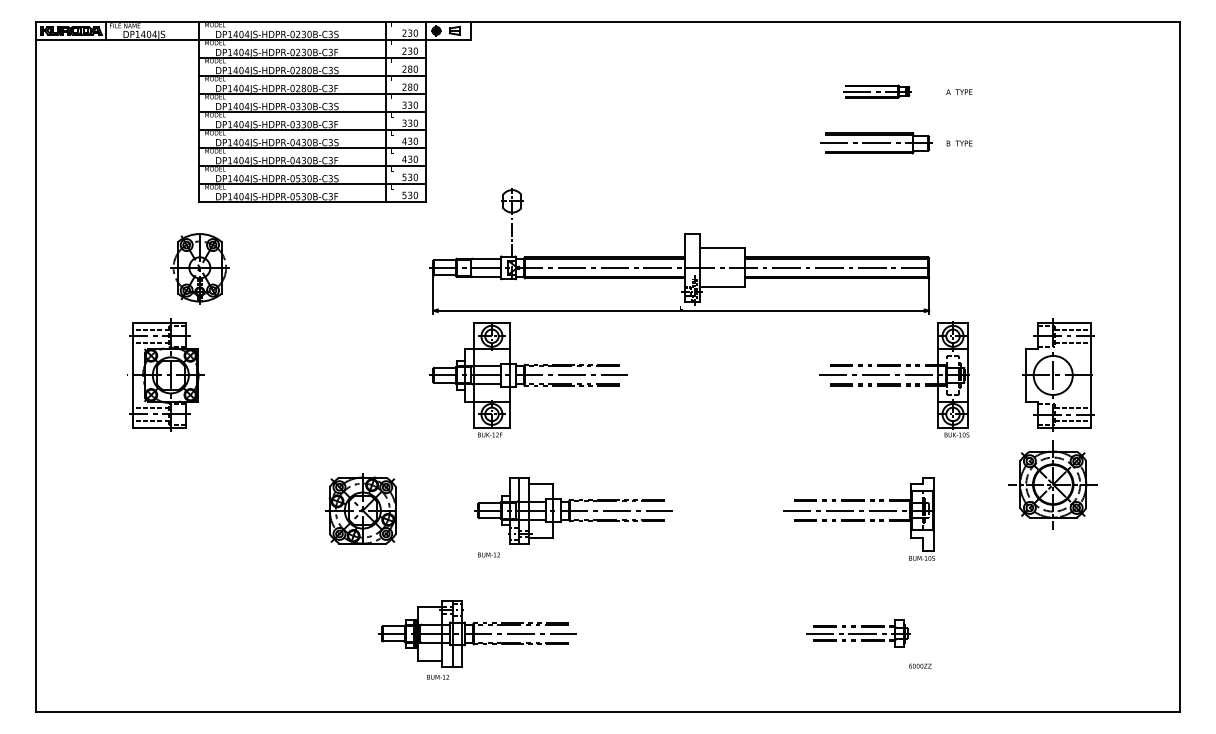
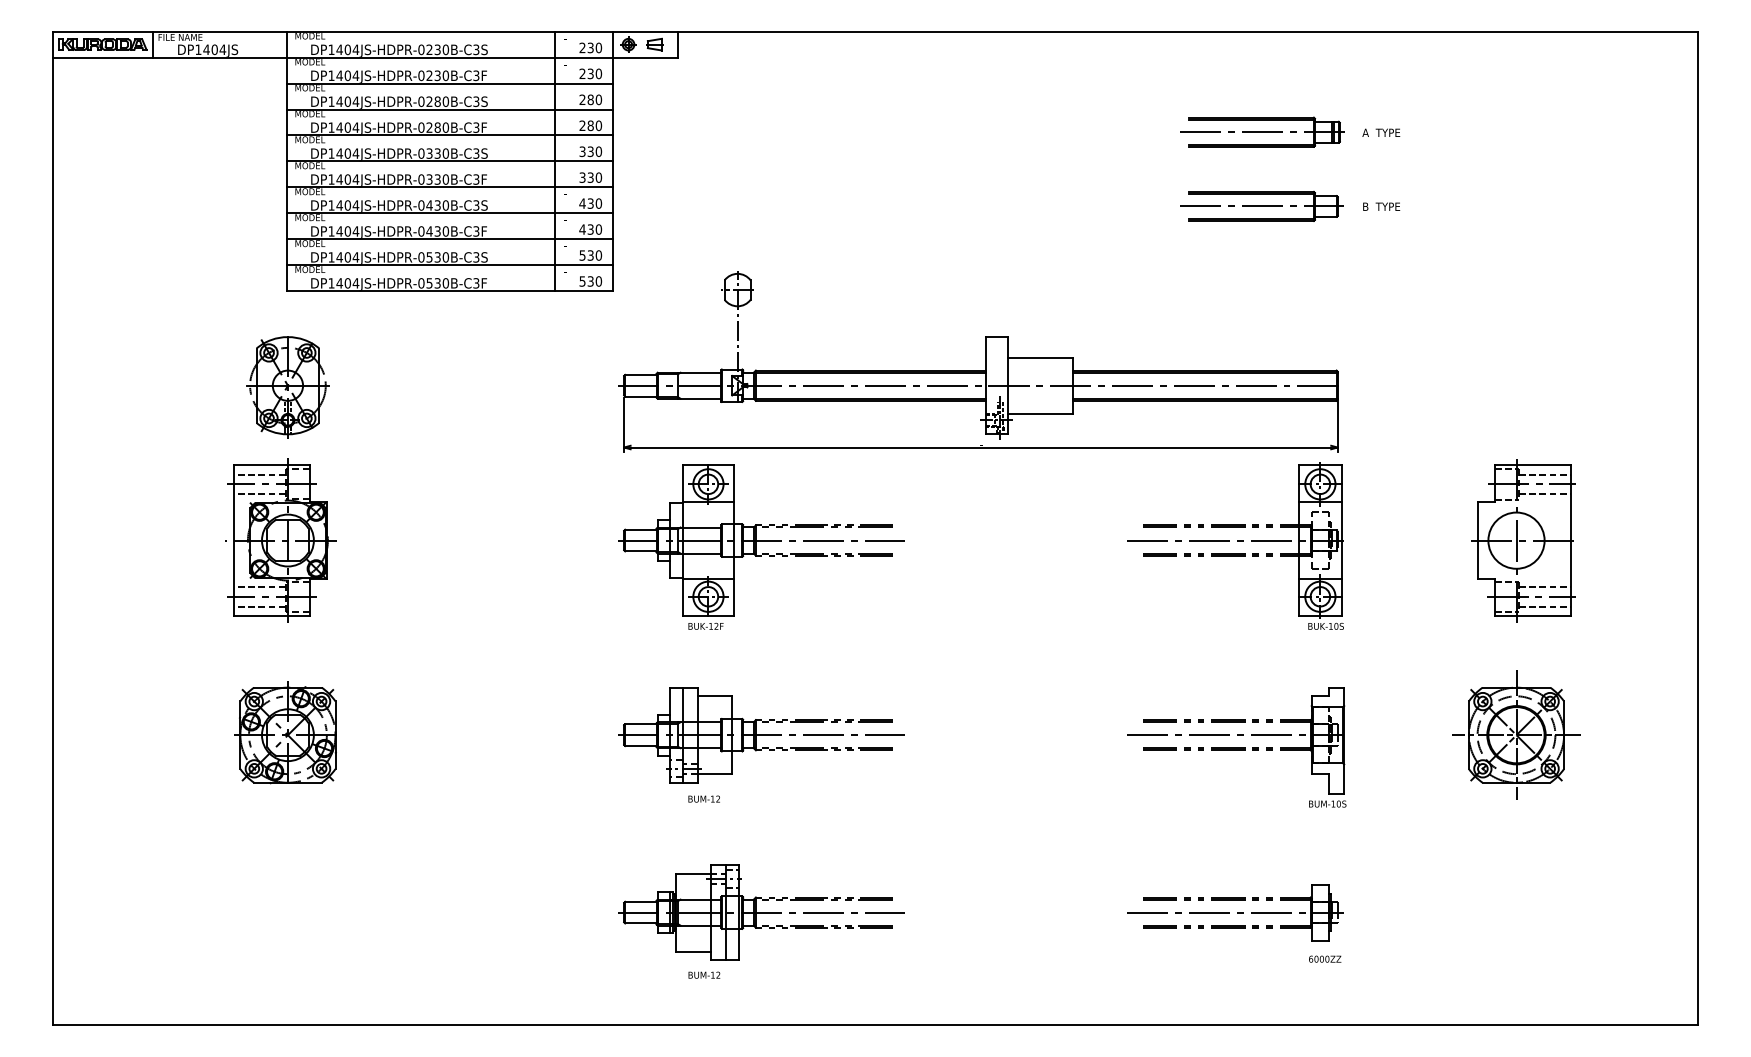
part: (876, 91) -> (1262, 131), size x1.67
part: (165, 374) -> (280, 539), moved
part: (894, 379) -> (1236, 546), moved
part: (1052, 484) -> (1515, 735), moved
part: (360, 508) -> (284, 732), moved
part: (573, 510) -> (761, 735), moved
part: (858, 633) -> (1236, 912), size x1.43
part: (477, 639) -> (761, 920), moved

